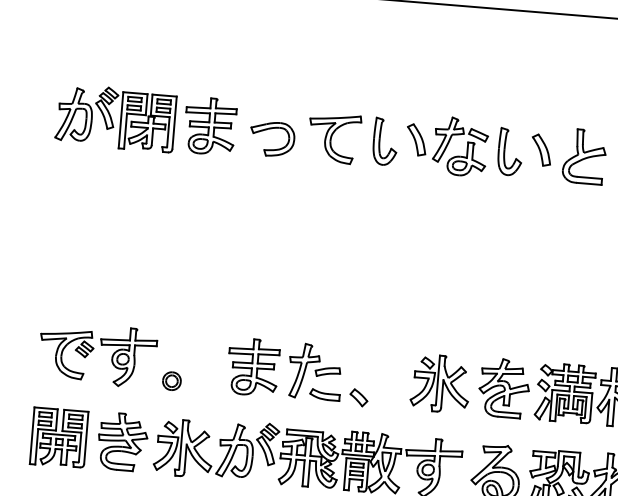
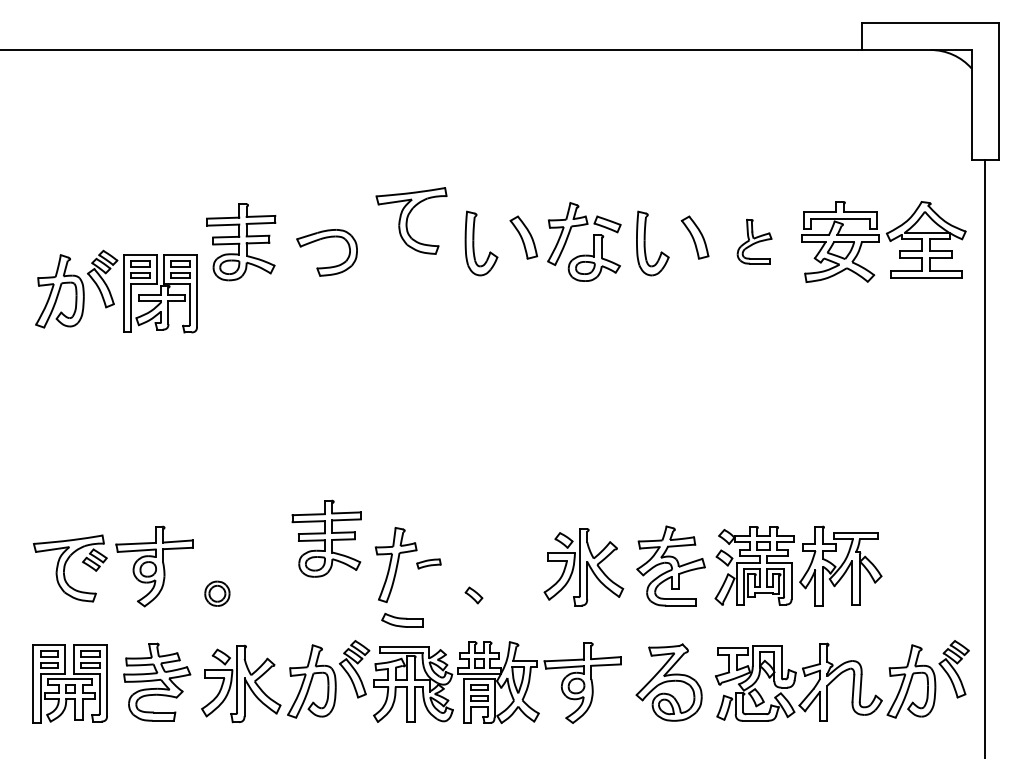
part: (115, 118) -> (116, 291), moved
part: (334, 138) -> (411, 220), moved
part: (584, 156) -> (754, 241), size x0.6
part: (253, 367) -> (326, 538), moved
part: (327, 371) -> (428, 563), size x0.7
part: (324, 395) -> (402, 620), moved
part: (358, 397) -> (473, 595), size x0.7

